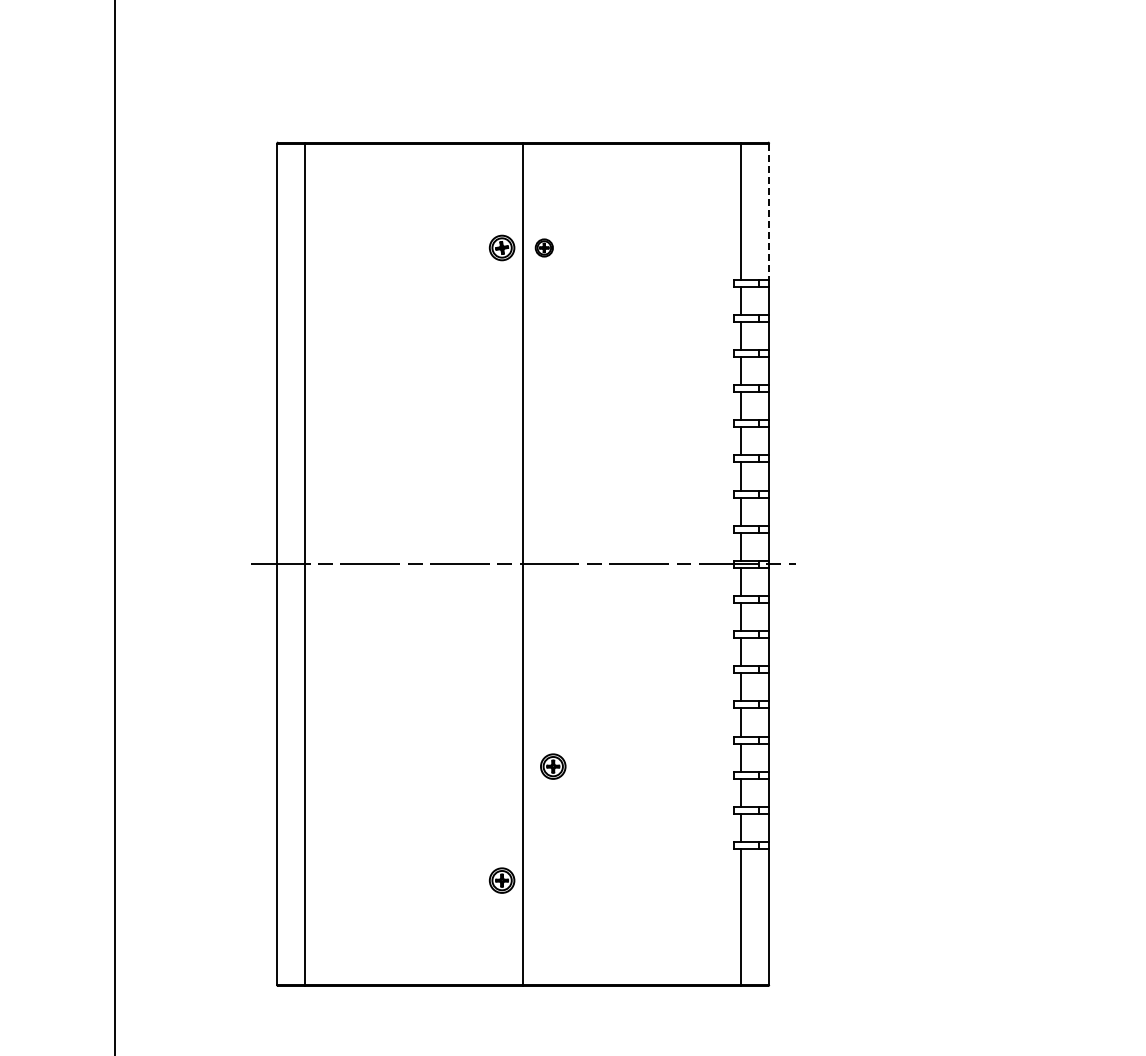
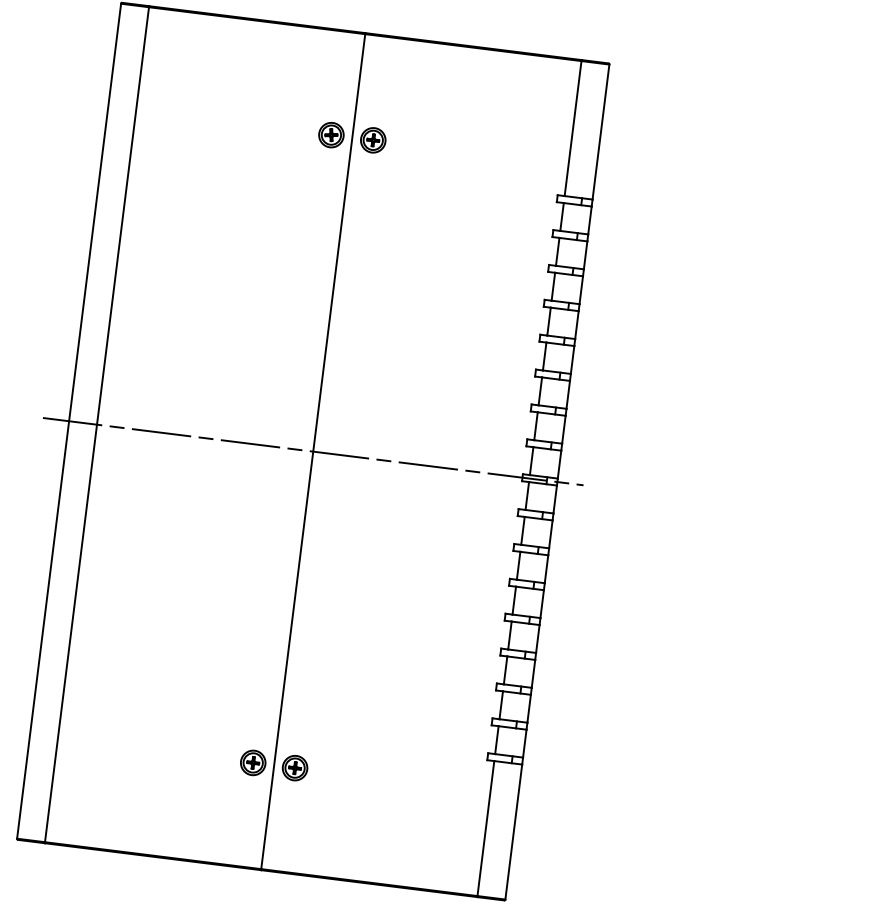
line: (769, 212) -> (601, 132), dashed -> solid
part: (544, 247) -> (373, 139), size x1.43
part: (553, 766) -> (295, 768), moved

